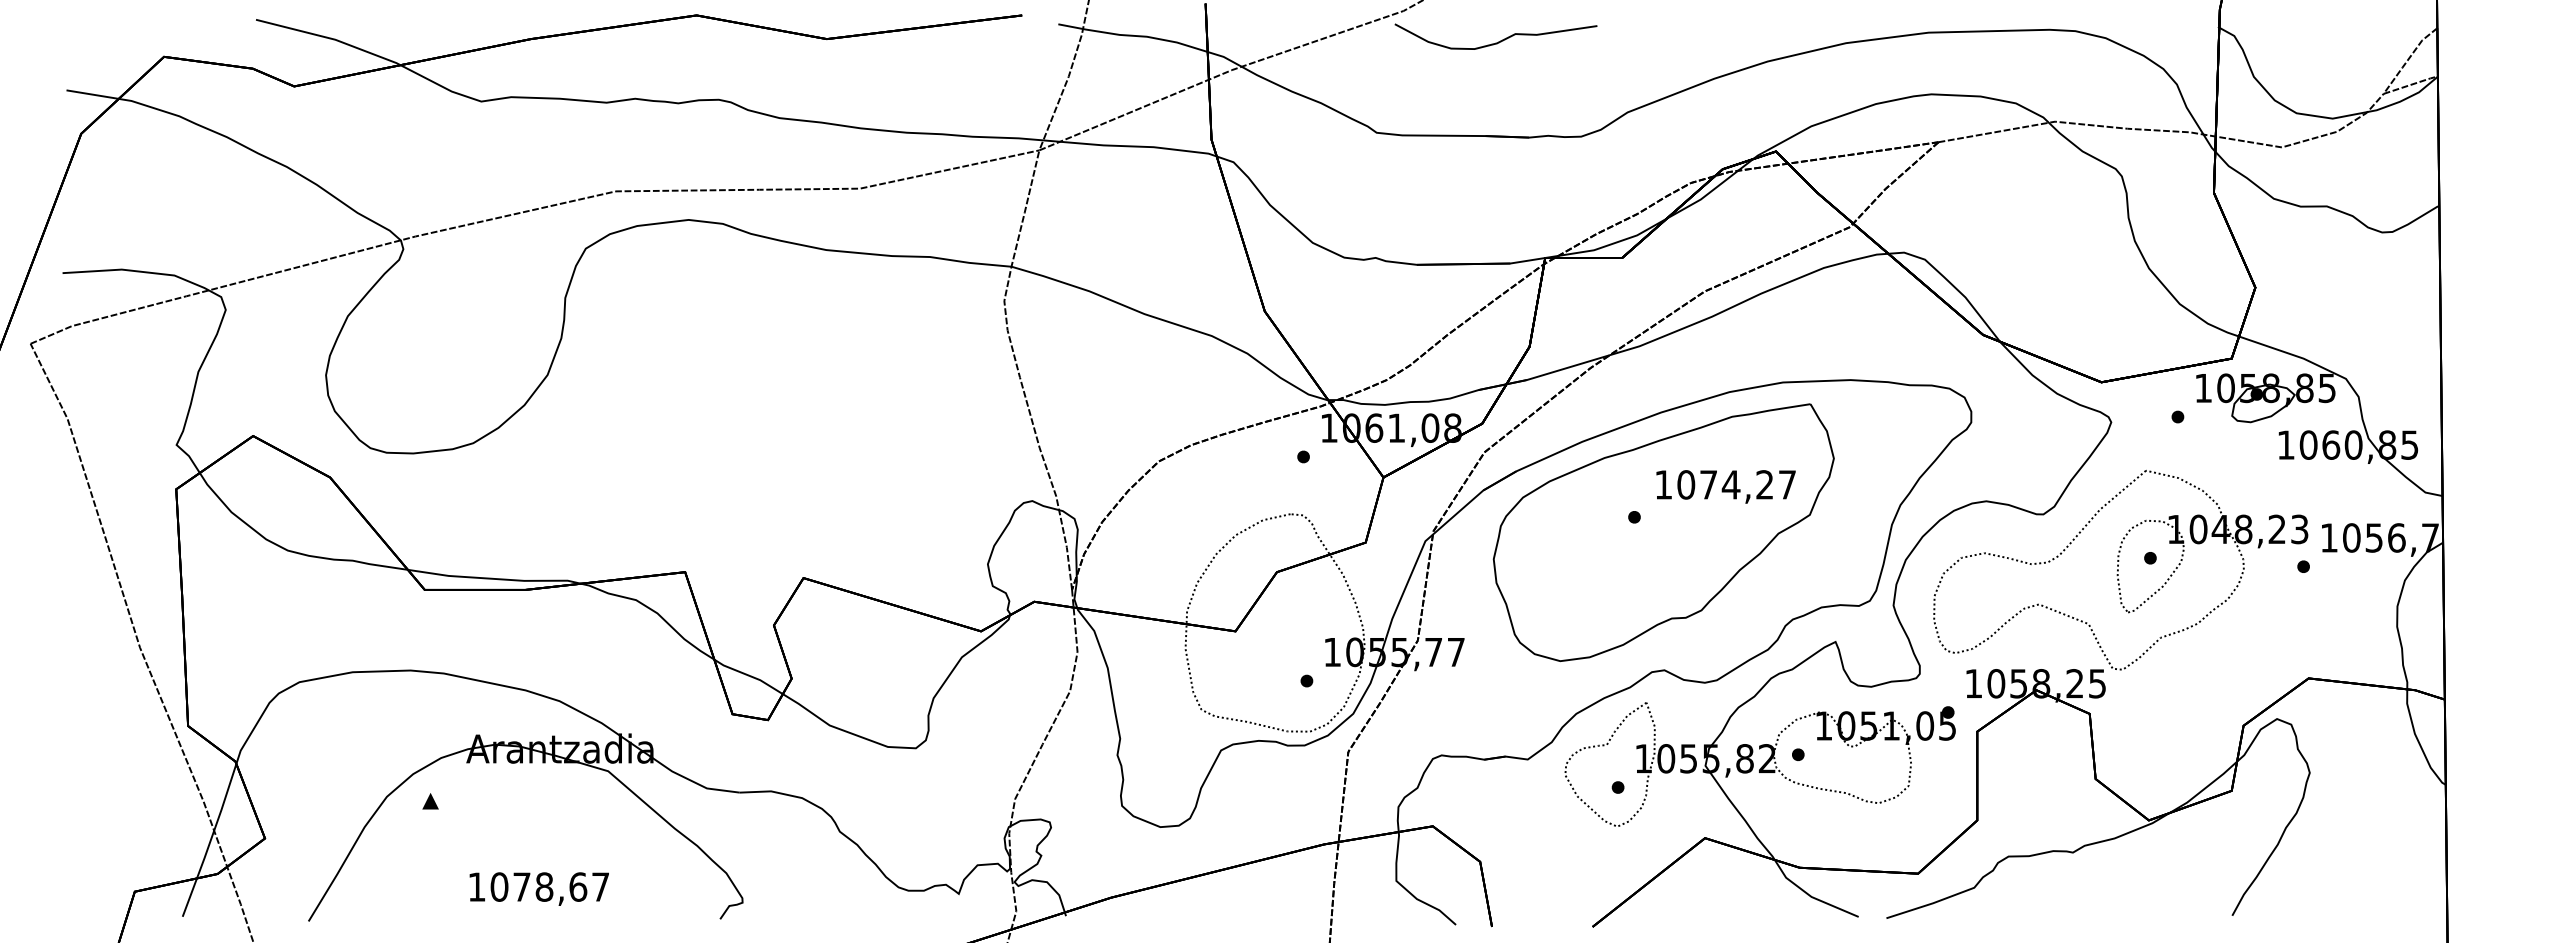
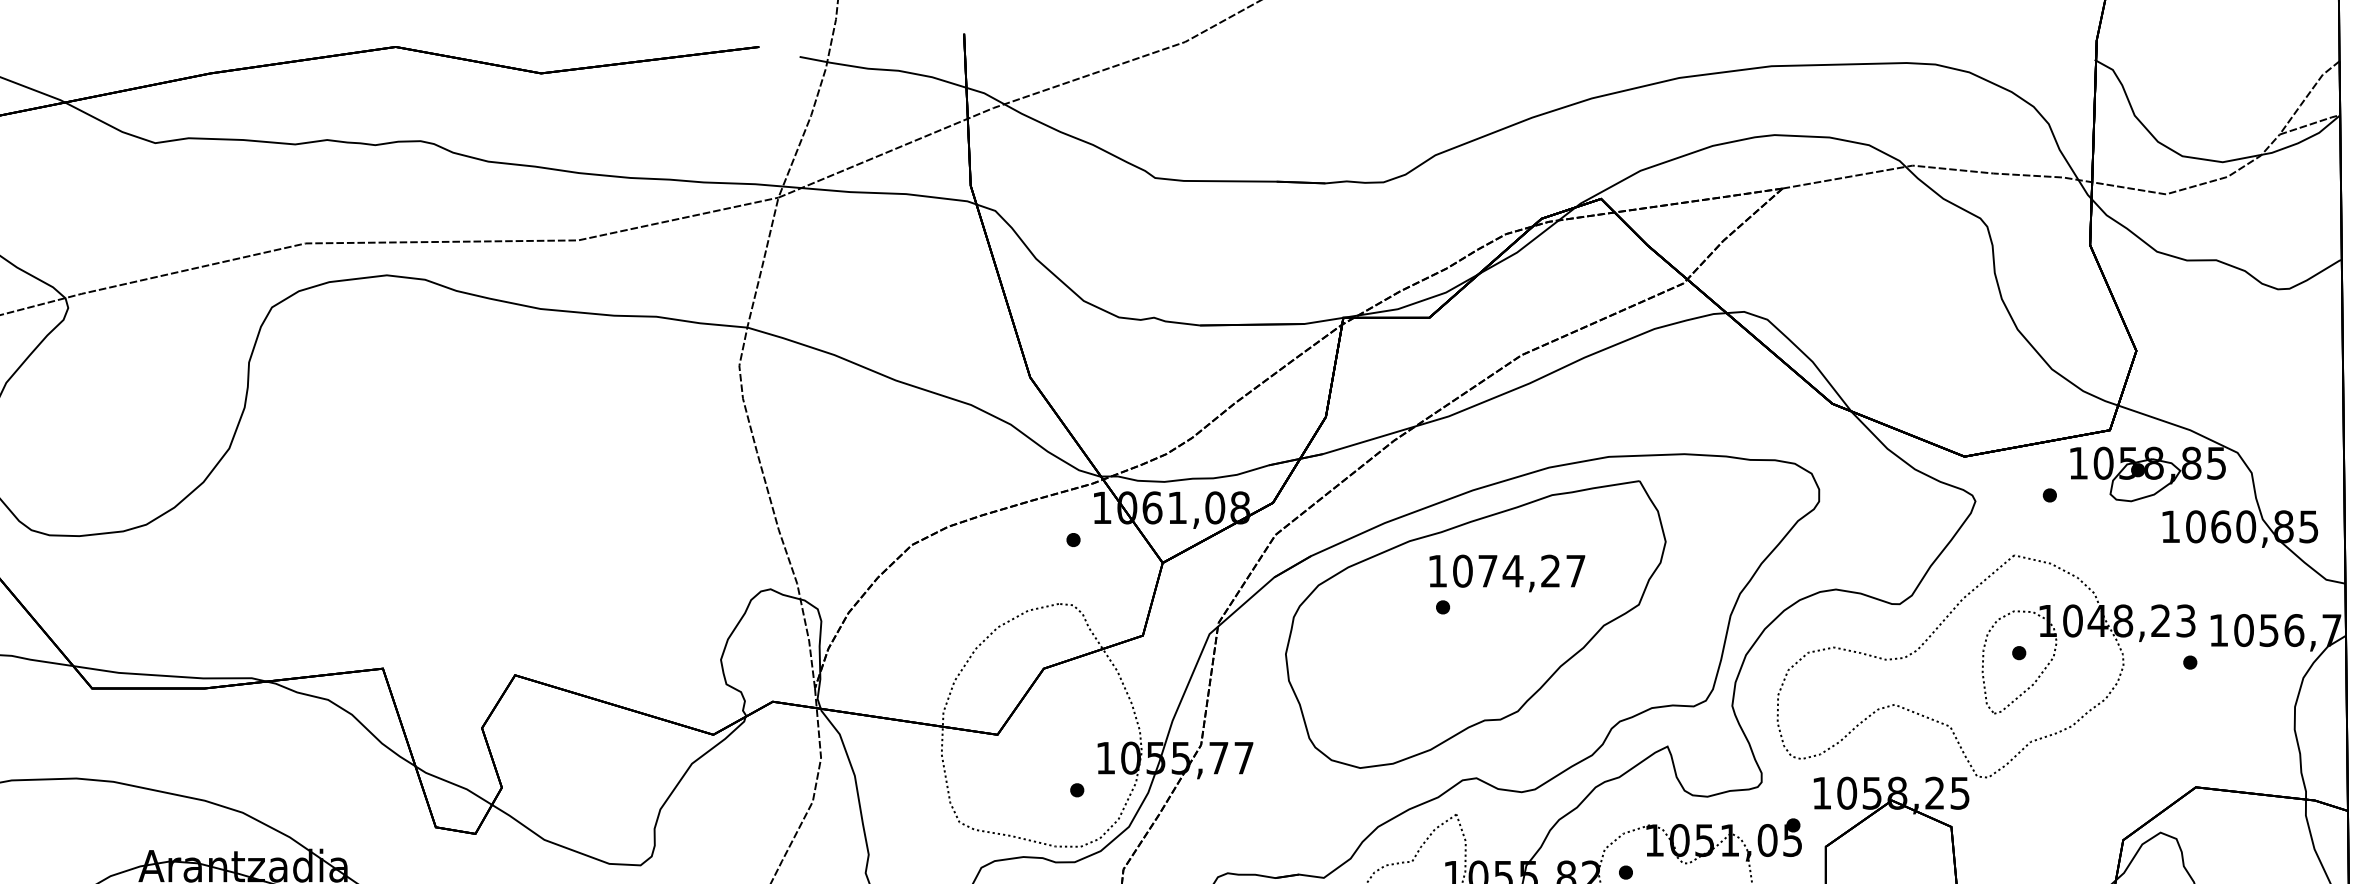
curve: (1498, 41) -> (1291, 76), removed
text: (1725, 486) -> (1506, 573), moved

